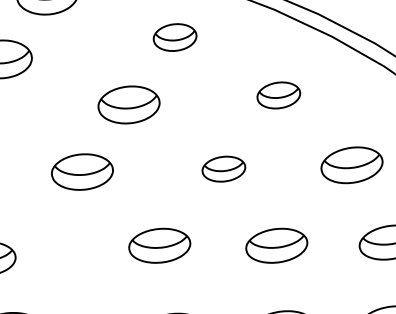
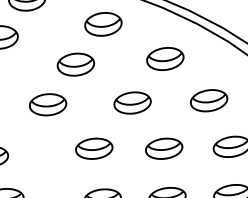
part: (175, 37) -> (103, 24), size x1.43
part: (279, 94) -> (165, 58), size x1.43
part: (223, 168) -> (132, 102), size x1.43

